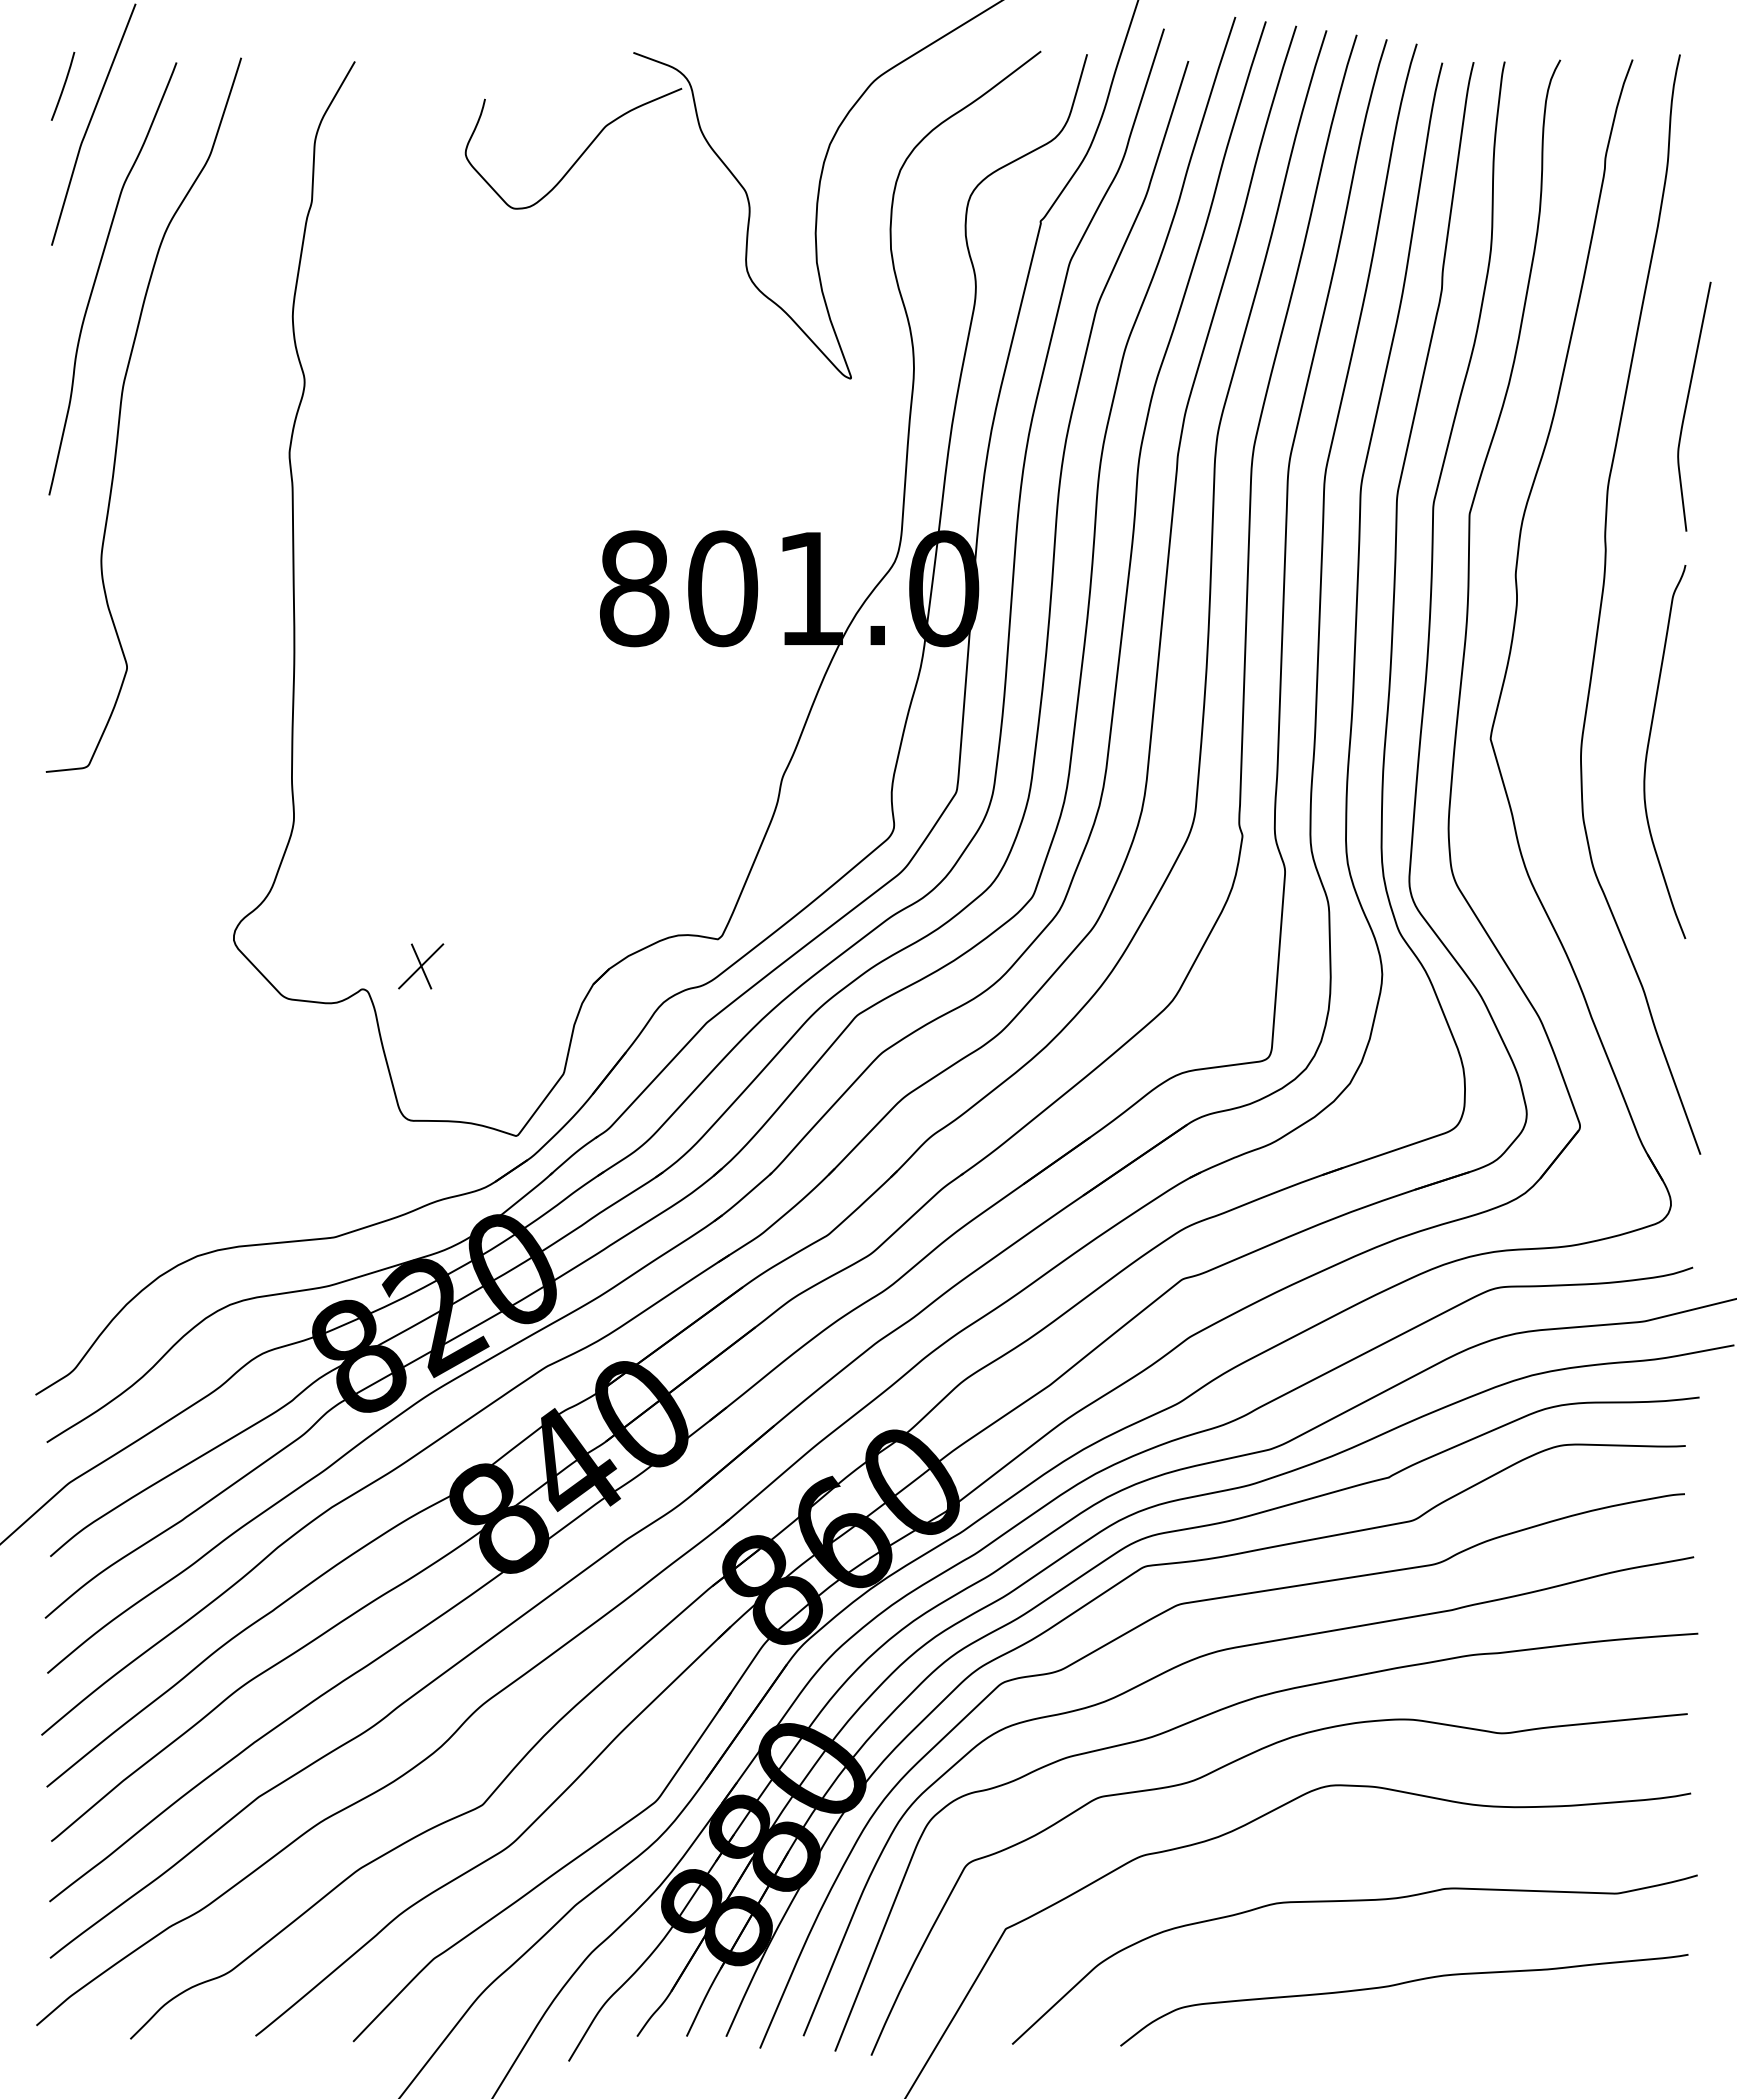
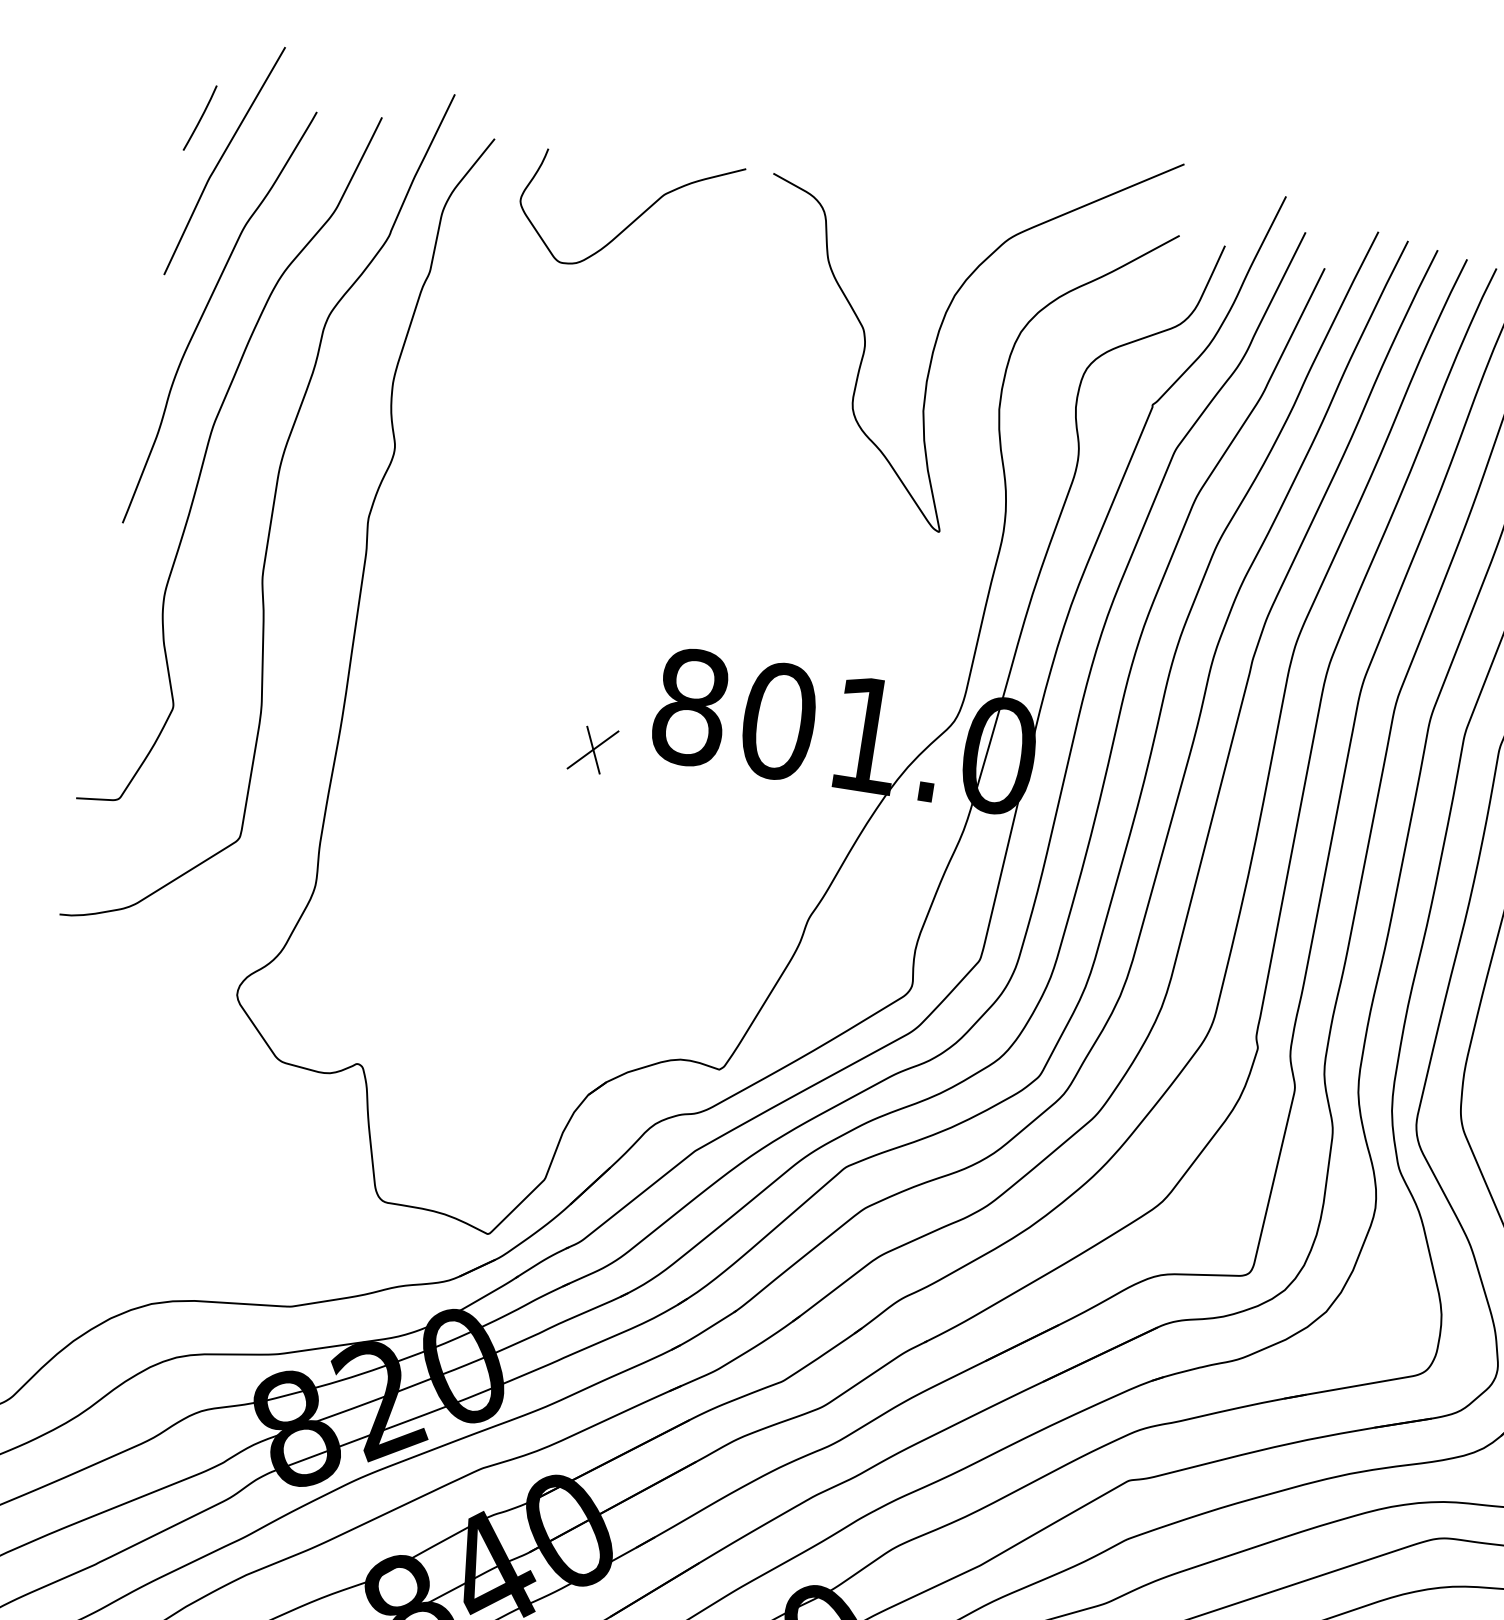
curve: (581, 153) -> (635, 218), moved
curve: (193, 456) -> (272, 507), added
part: (421, 966) -> (593, 750), moved

